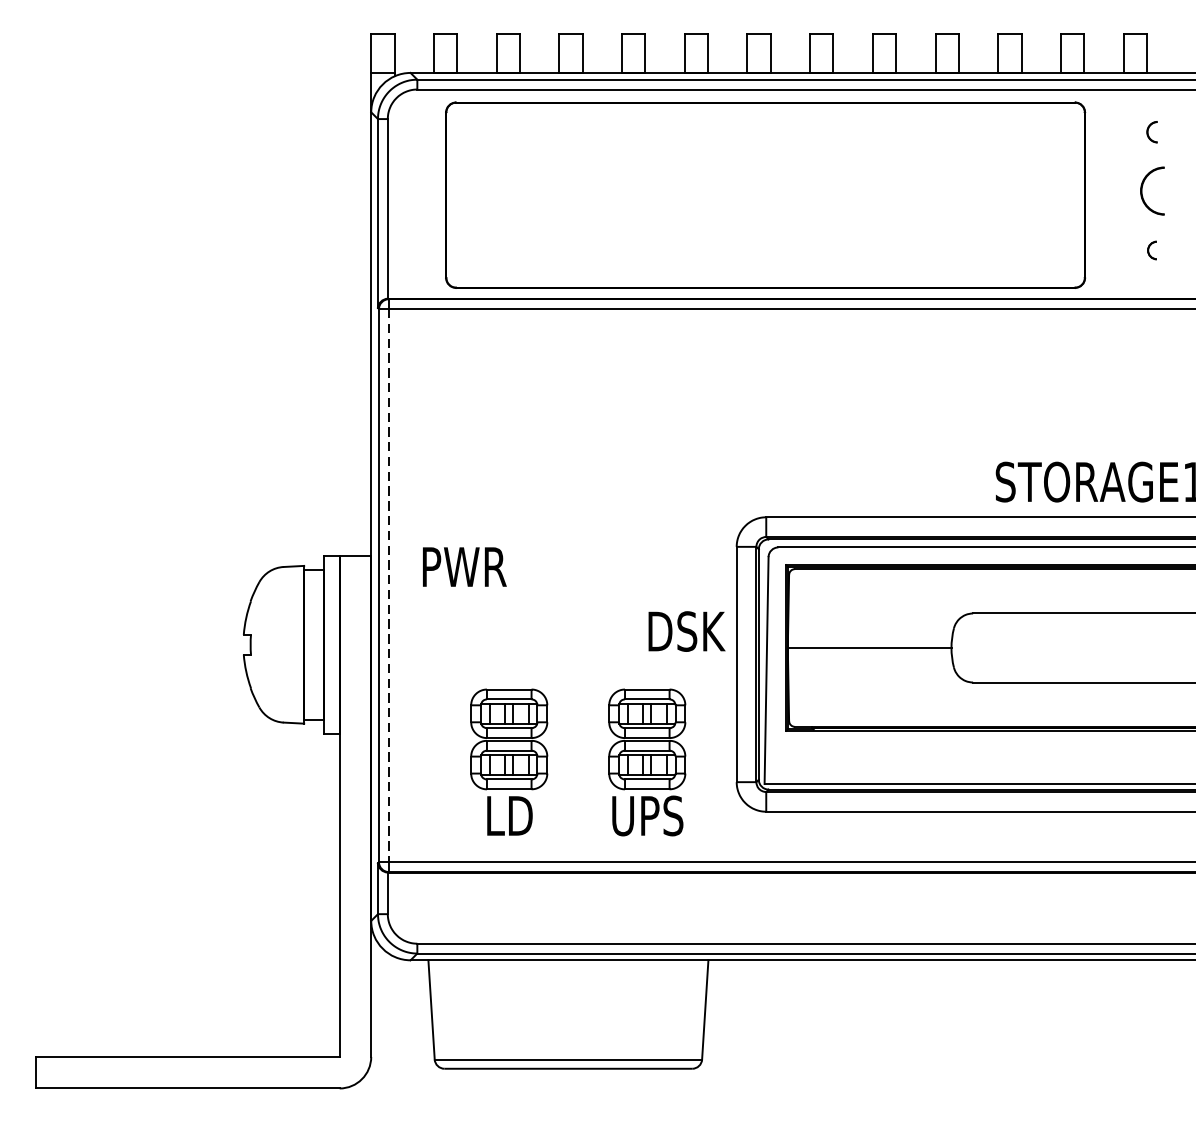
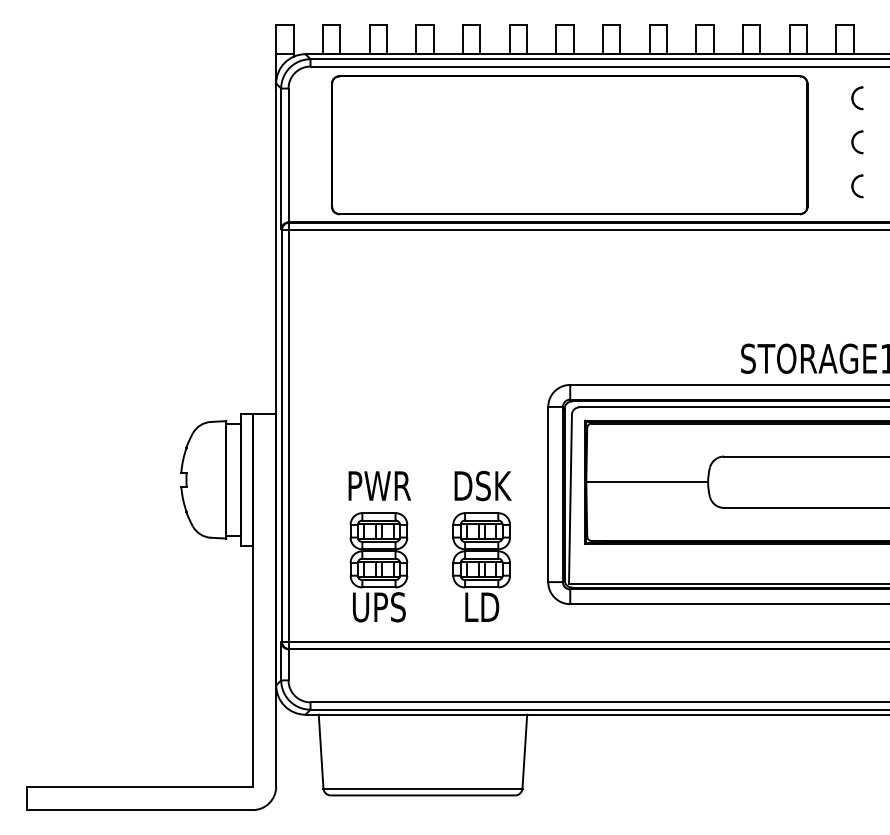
part: (1152, 132) -> (857, 98), size x1.43
part: (1152, 191) -> (857, 142), size x0.62
part: (1152, 250) -> (857, 186), size x1.67
text: (464, 566) -> (379, 485), moved
line: (389, 585) -> (289, 435), dashed -> solid
text: (685, 630) -> (482, 485), moved
text: (510, 816) -> (379, 607), LD -> UPS
text: (647, 816) -> (481, 607), UPS -> LD

